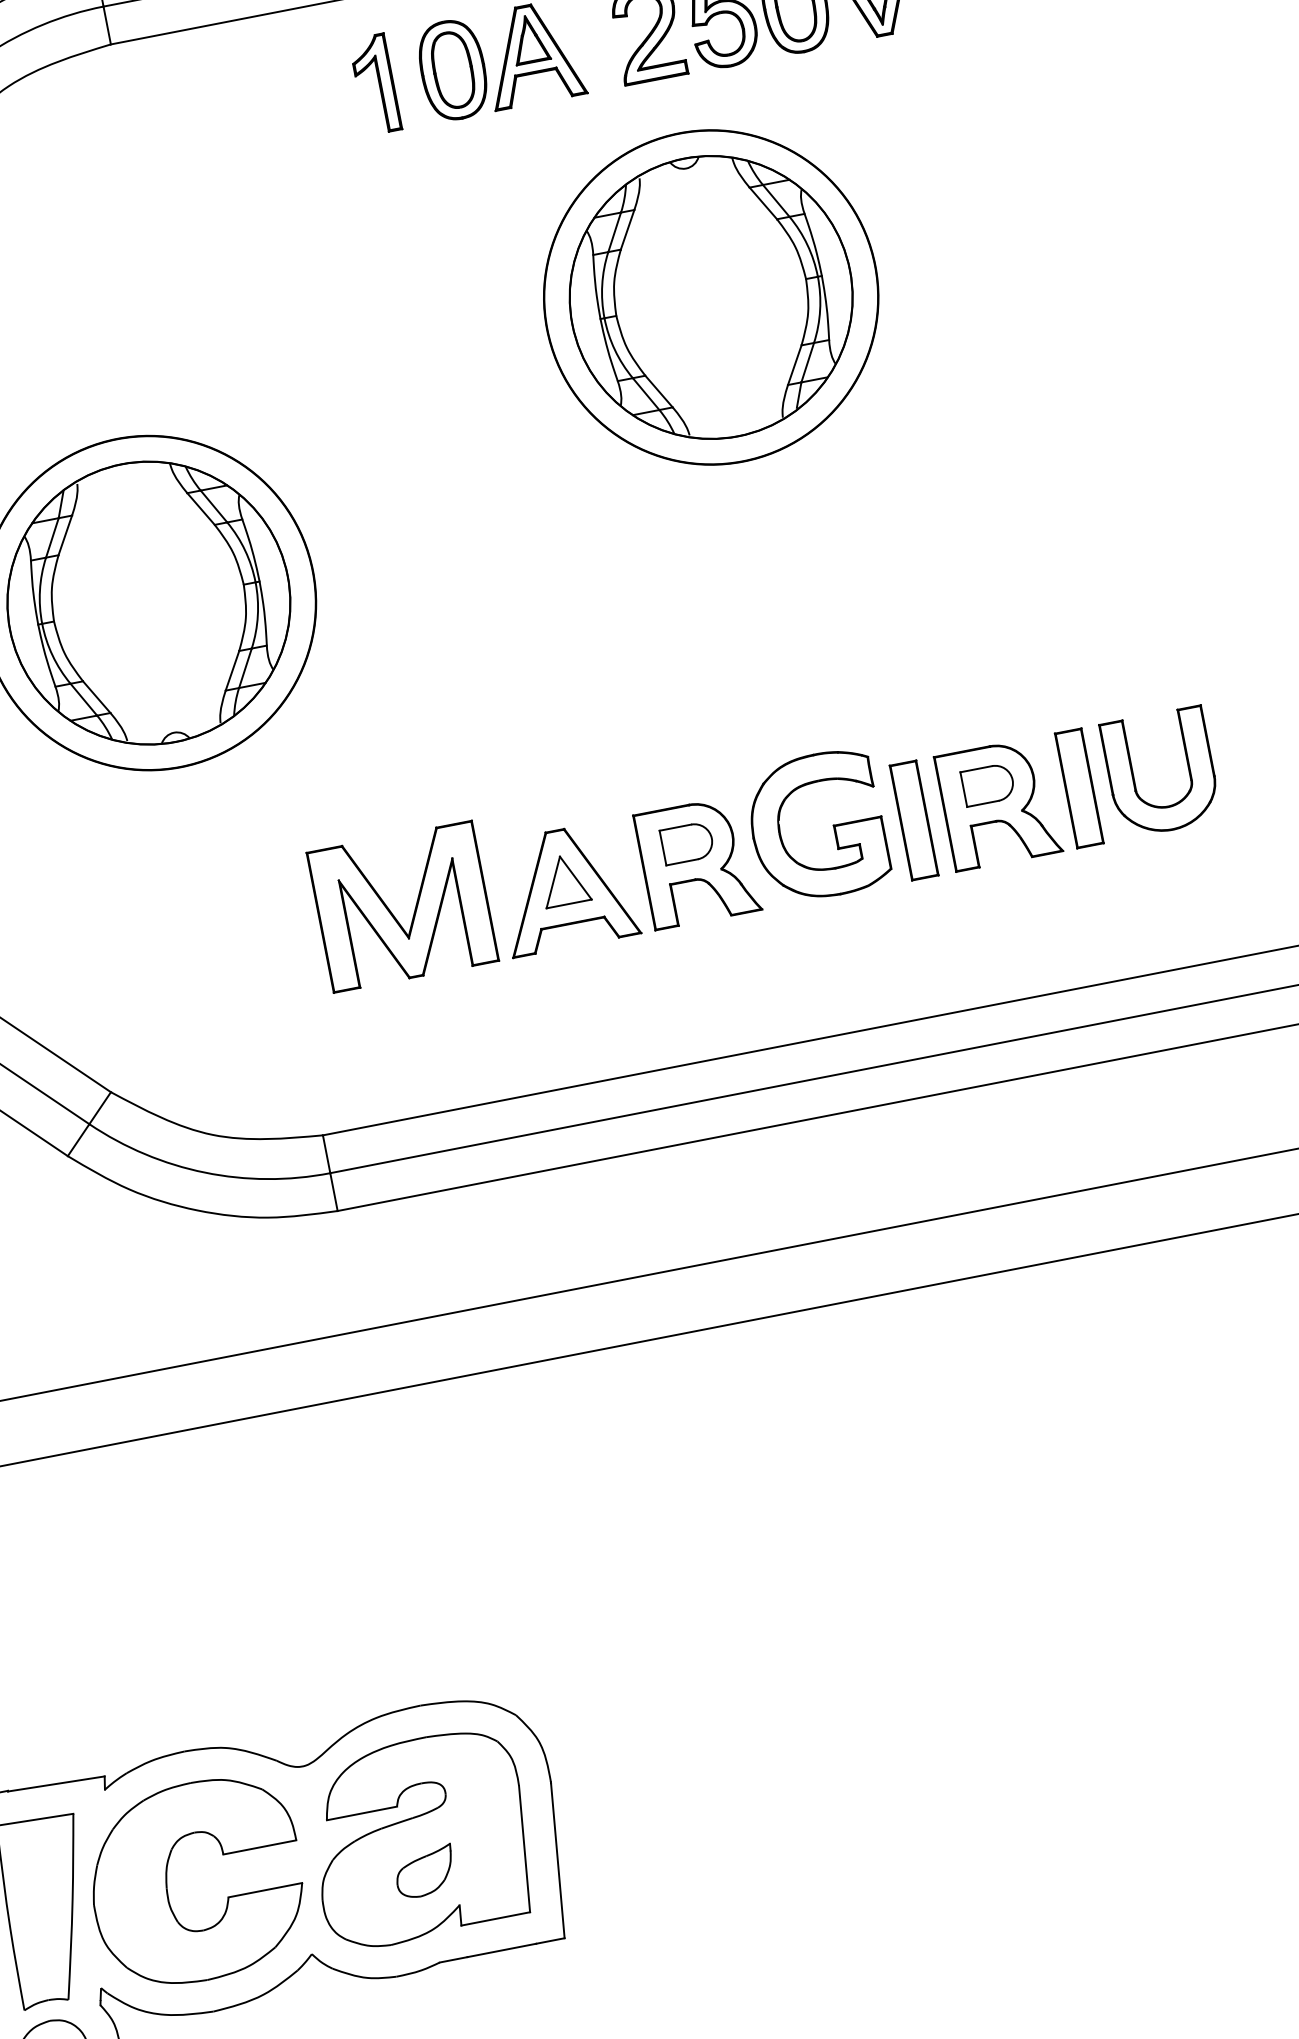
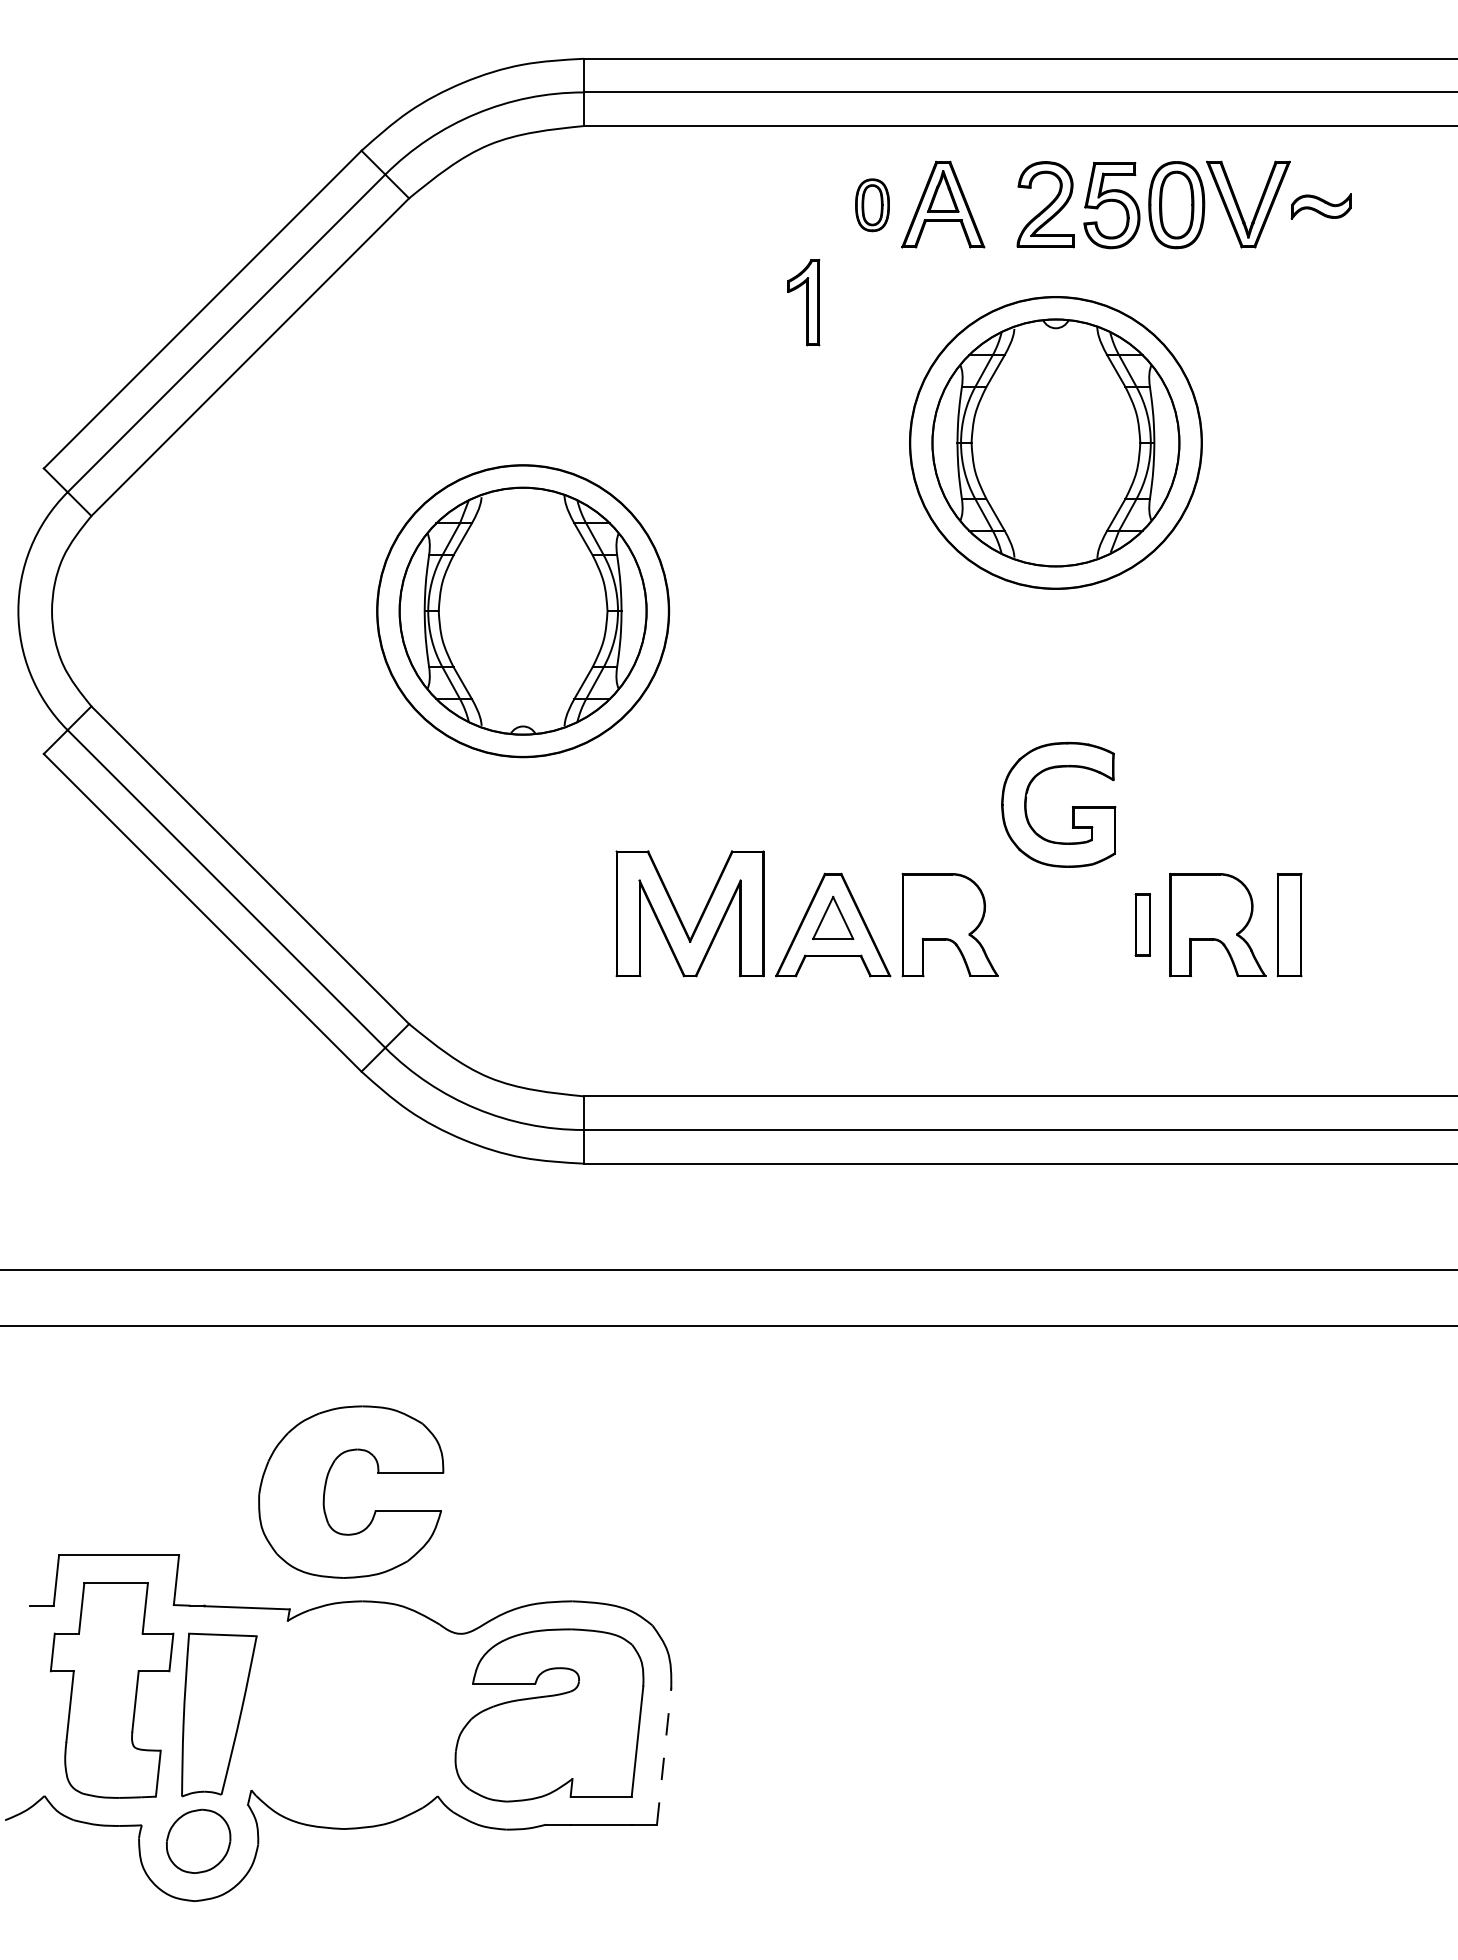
part: (453, 70) -> (872, 205), size x0.6
part: (375, 84) -> (803, 302), moved
part: (1134, 777) -> (1338, 924), removed
part: (987, 784) -> (1211, 906), removed
part: (913, 819) -> (1142, 924), size x0.6
part: (833, 825) -> (1072, 806), moved
part: (687, 843) -> (944, 906), removed
line: (558, 1861) -> (664, 1757), solid -> dashed
part: (425, 1871) -> (548, 1744), removed
part: (167, 1880) -> (326, 1486), moved

